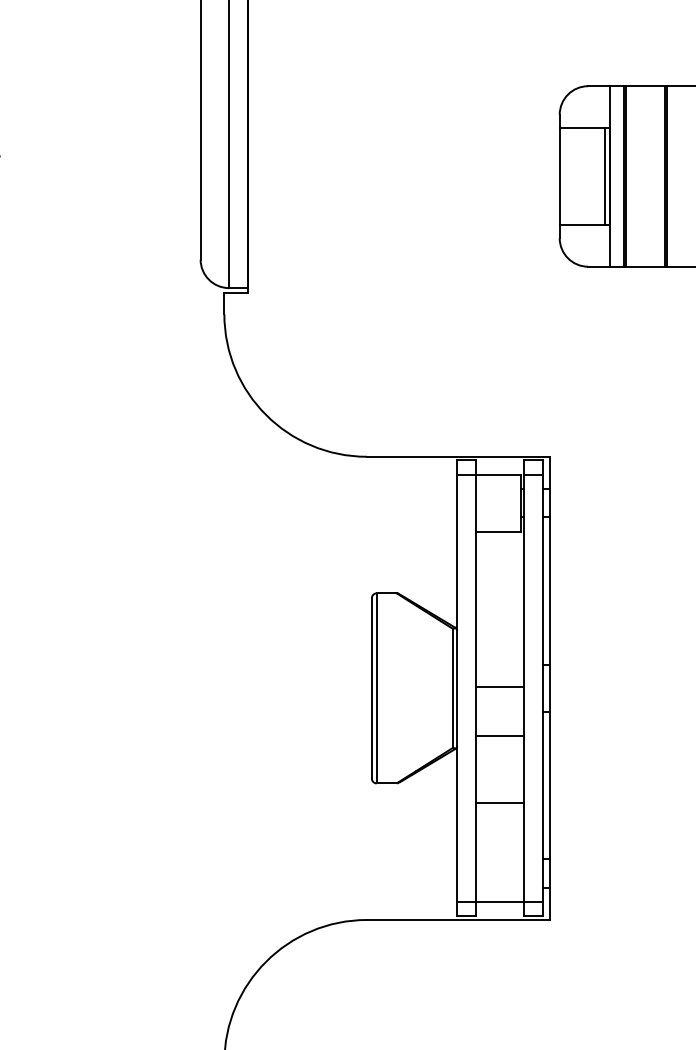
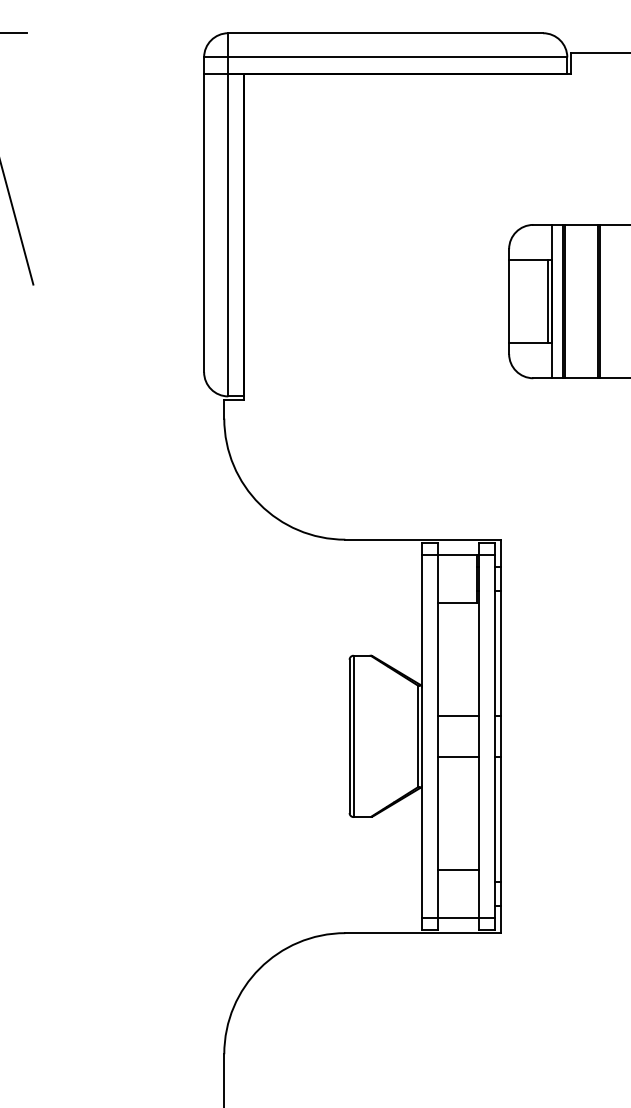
line: (500, 687) -> (458, 716), moved
line: (500, 735) -> (458, 756), moved
line: (500, 802) -> (458, 869), moved

